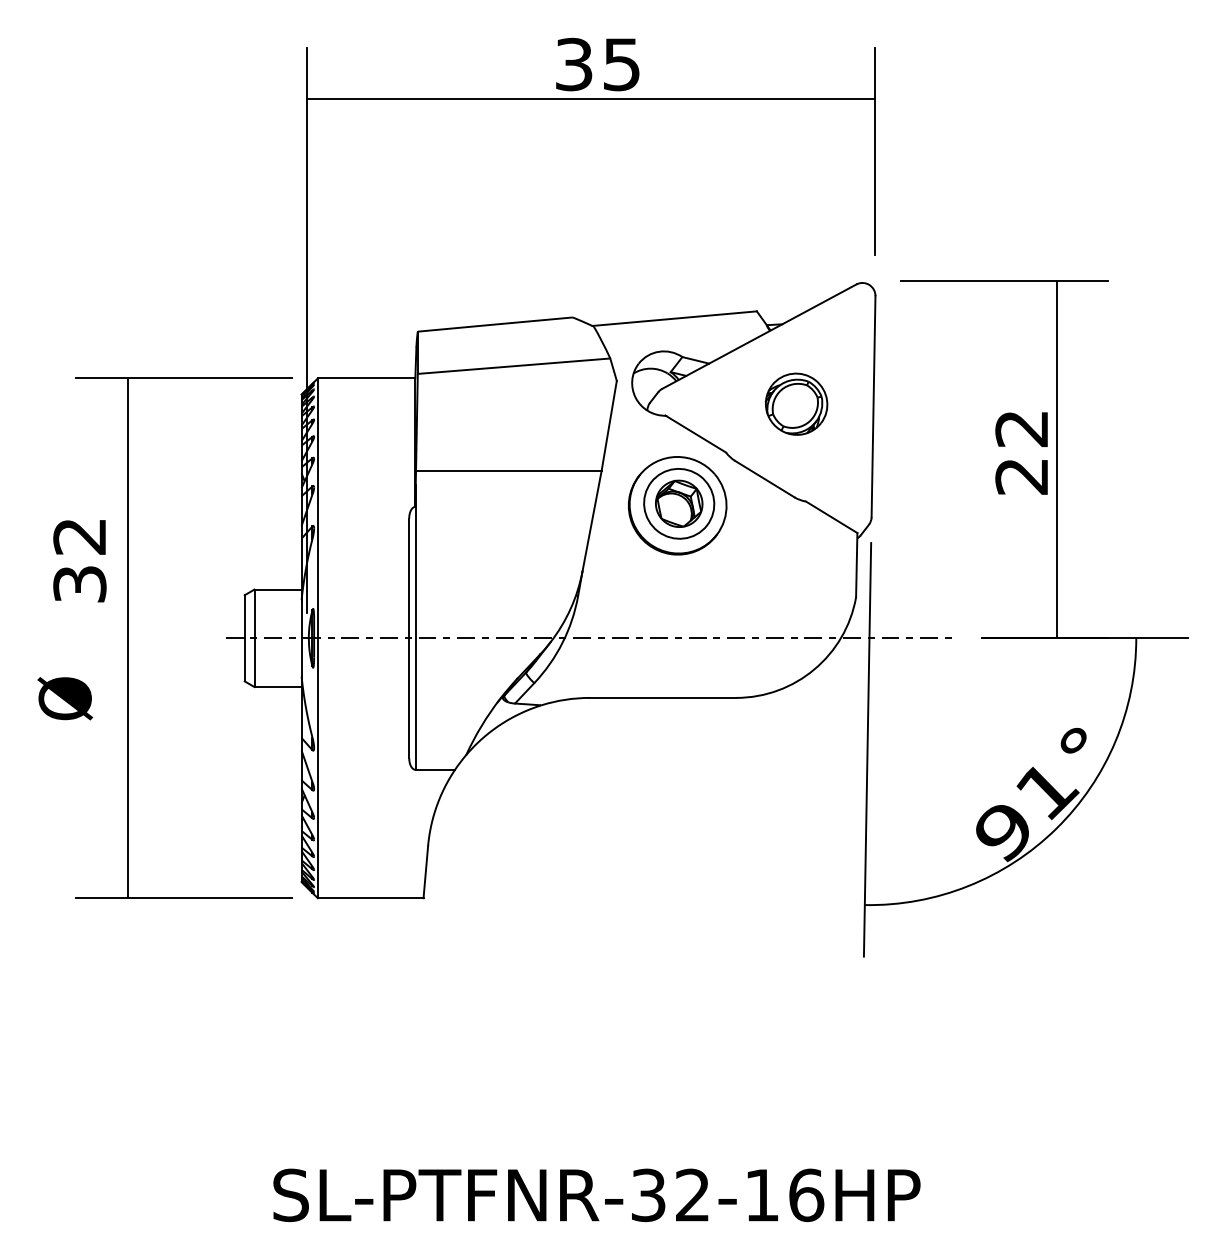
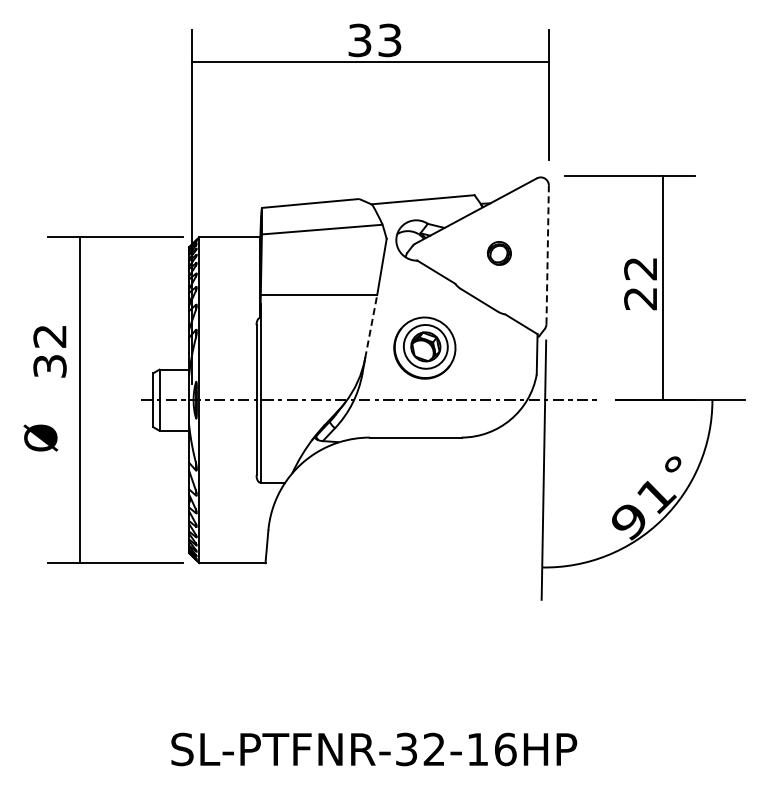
text: (622, 63) -> (390, 39), 35 -> 33
part: (796, 404) -> (499, 253), size x0.6
line: (873, 405) -> (547, 254), solid -> dashed
part: (677, 504) -> (424, 347), moved
line: (592, 520) -> (371, 326), solid -> dashed

